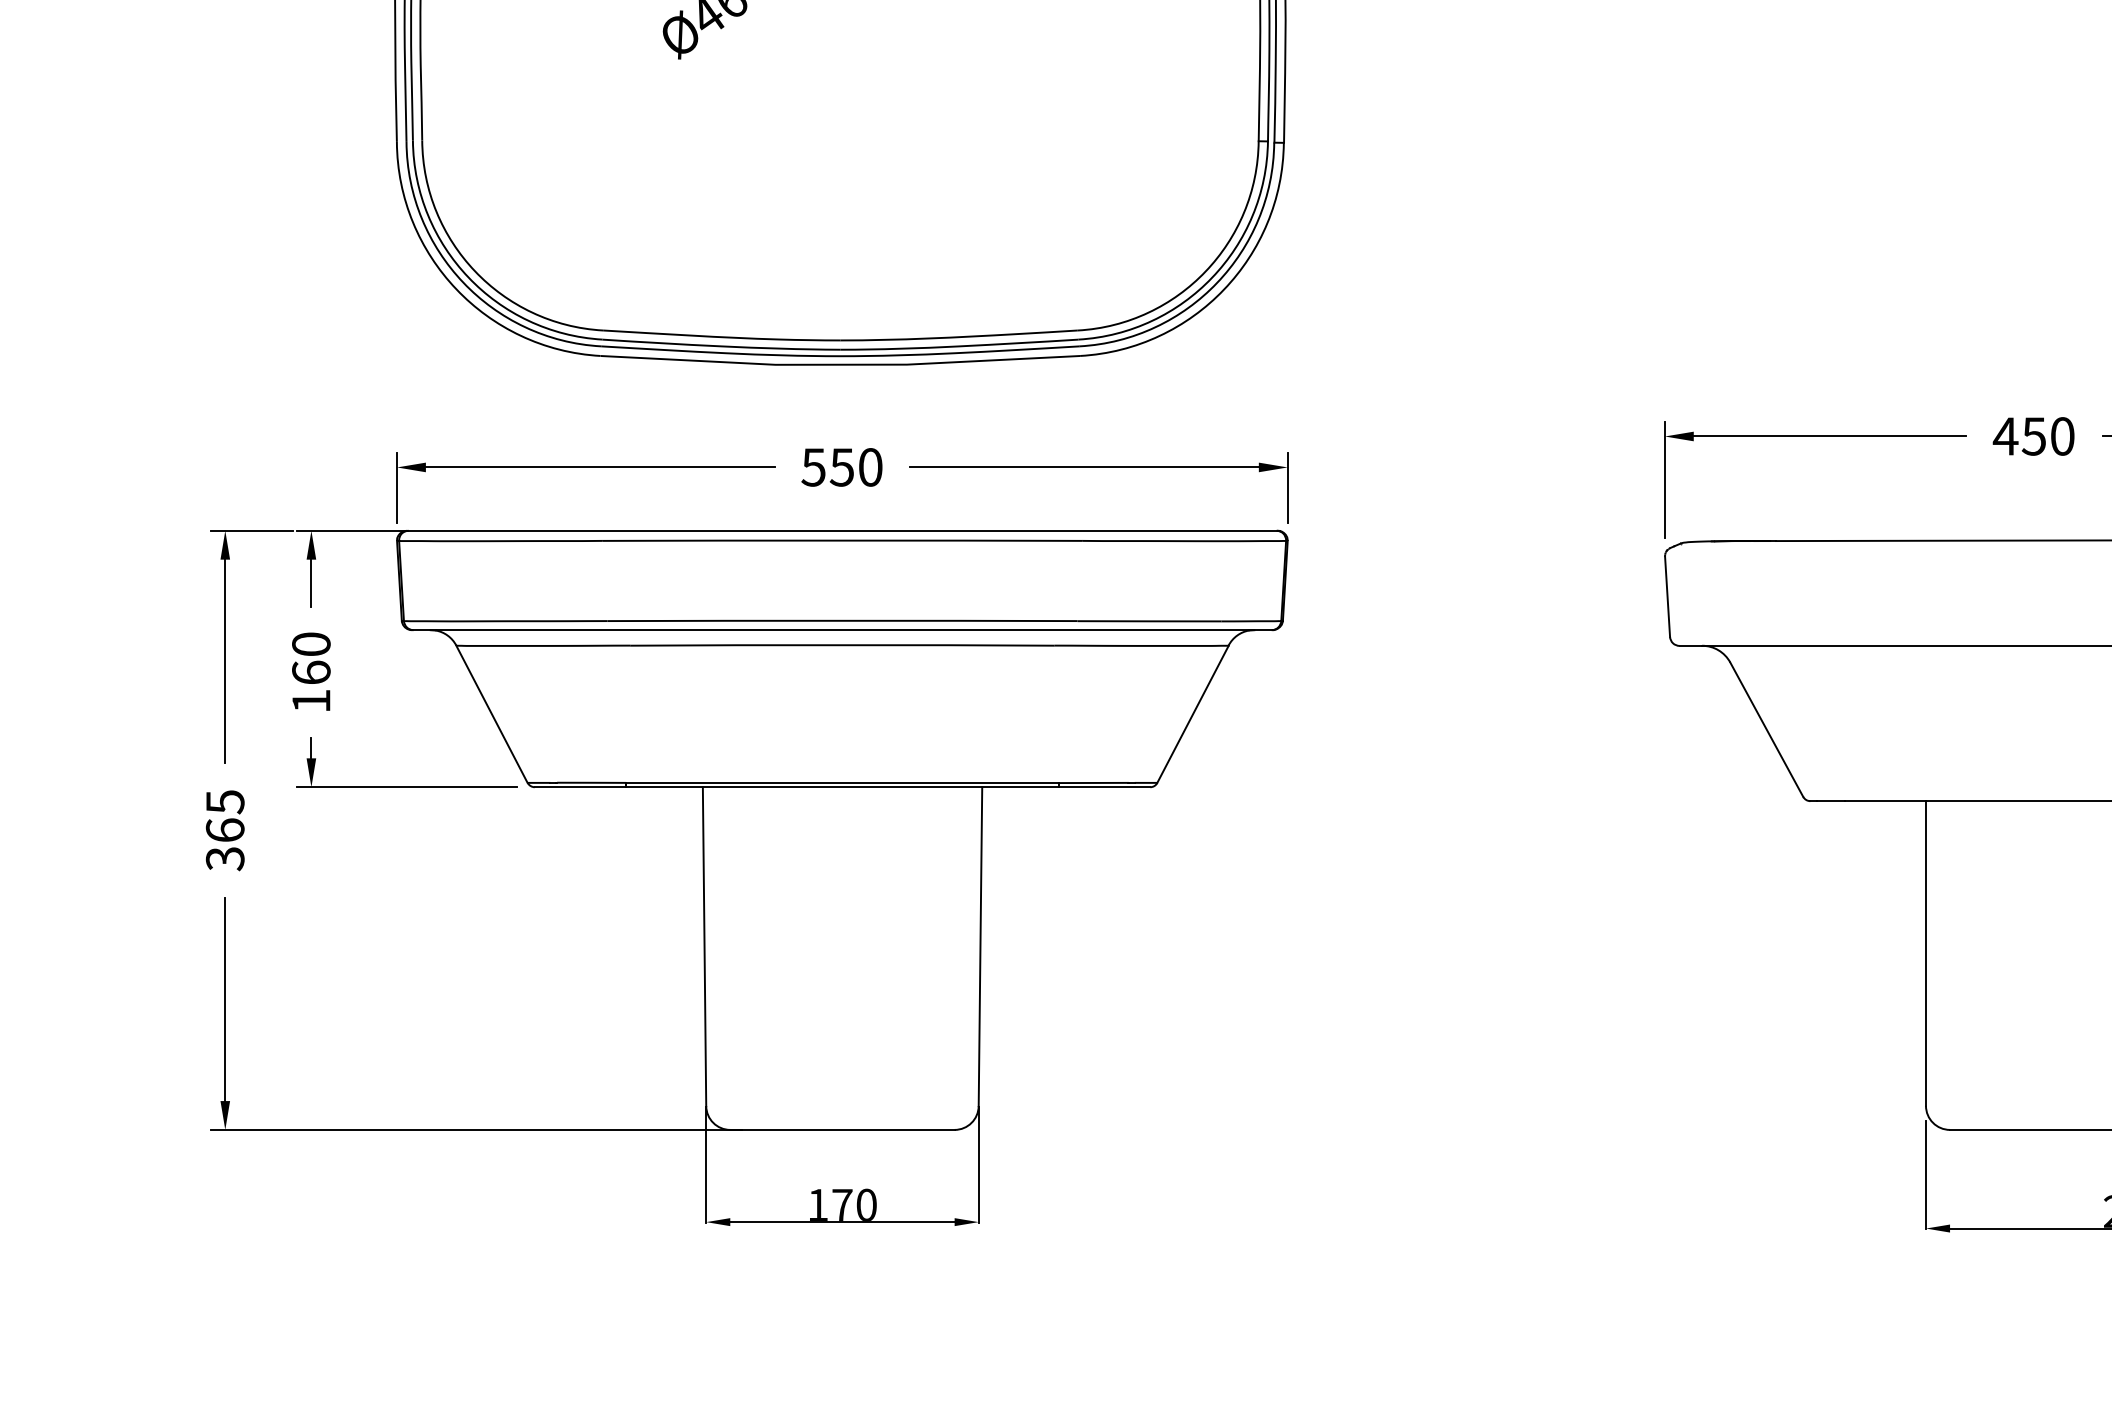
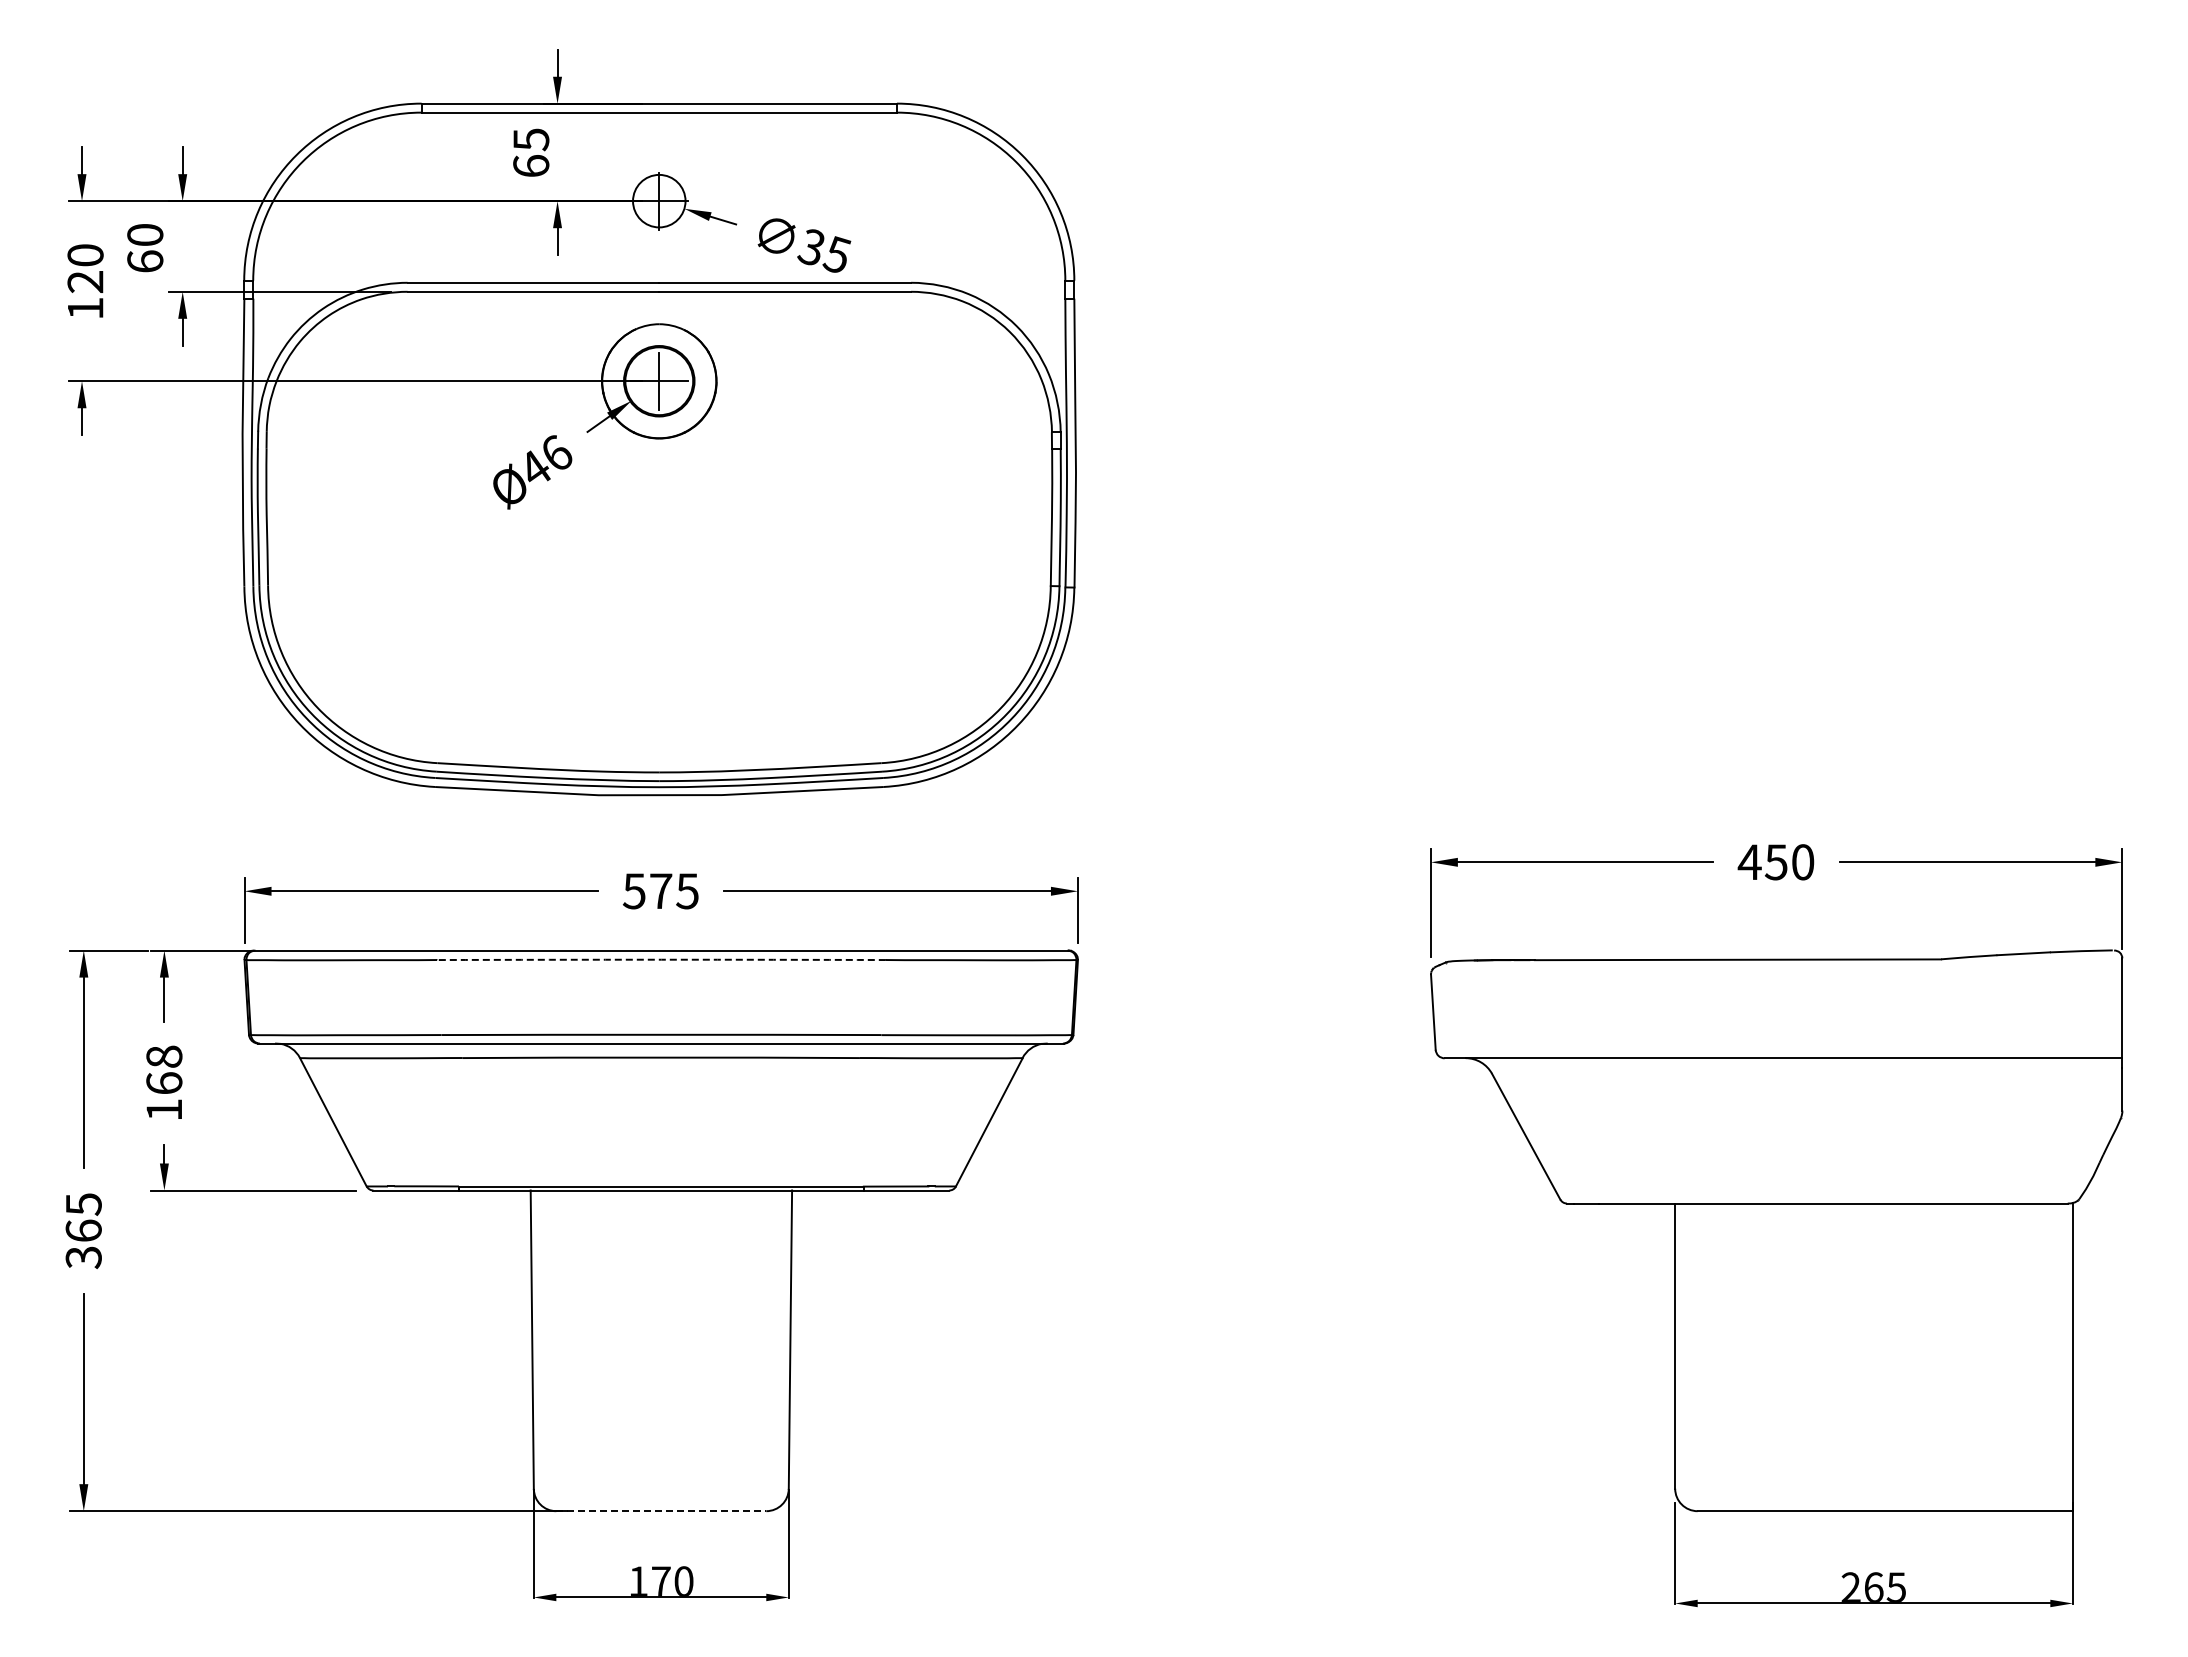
text: (855, 467) -> (673, 891), 550 -> 575
arc: (842, 540) -> (661, 959), solid -> dashed
text: (311, 644) -> (164, 1056), 160 -> 168
line: (842, 1130) -> (661, 1511), solid -> dashed

